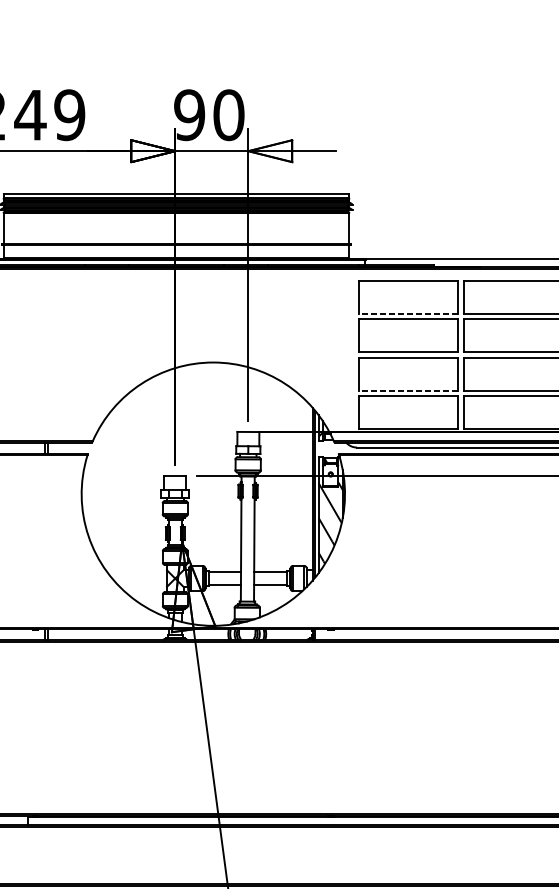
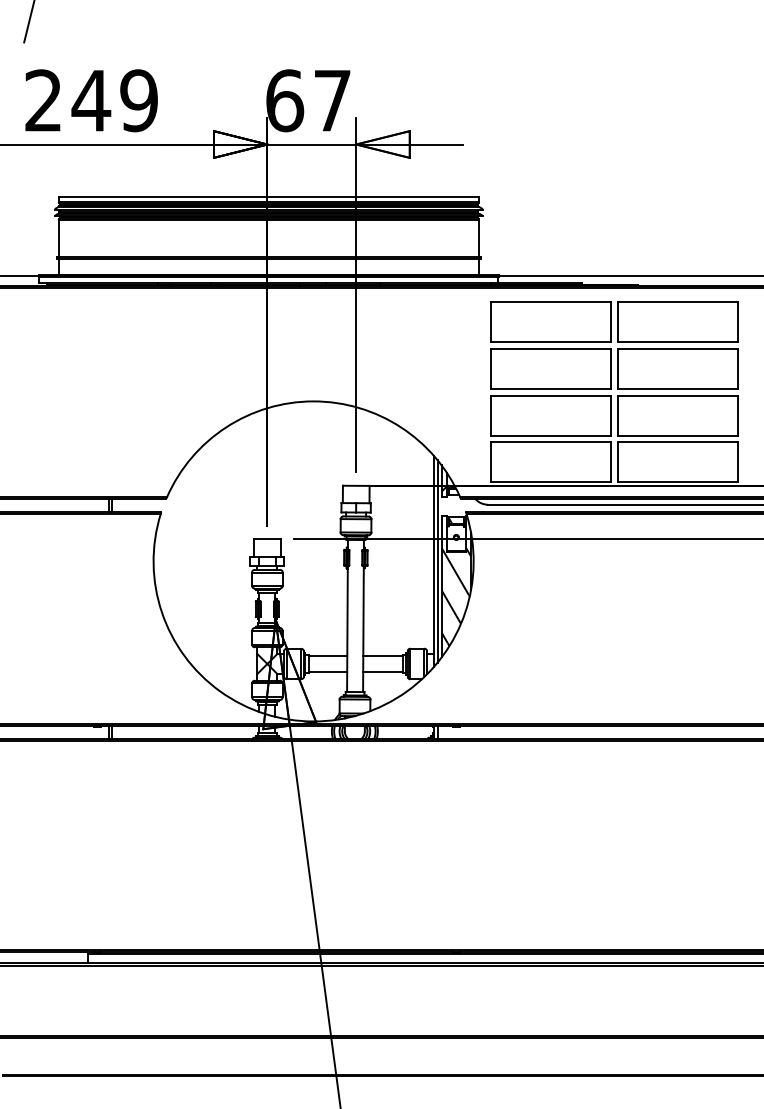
text: (209, 114) -> (308, 100), 90 -> 67
line: (408, 314) -> (550, 342), dashed -> solid
line: (408, 390) -> (550, 435), dashed -> solid

